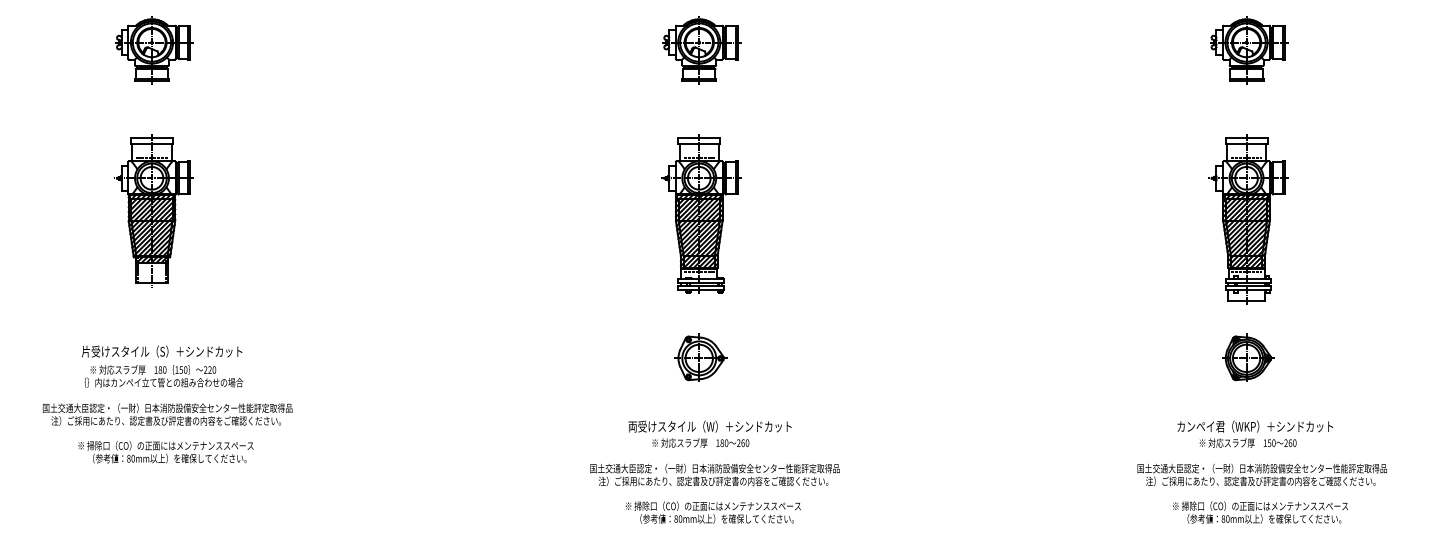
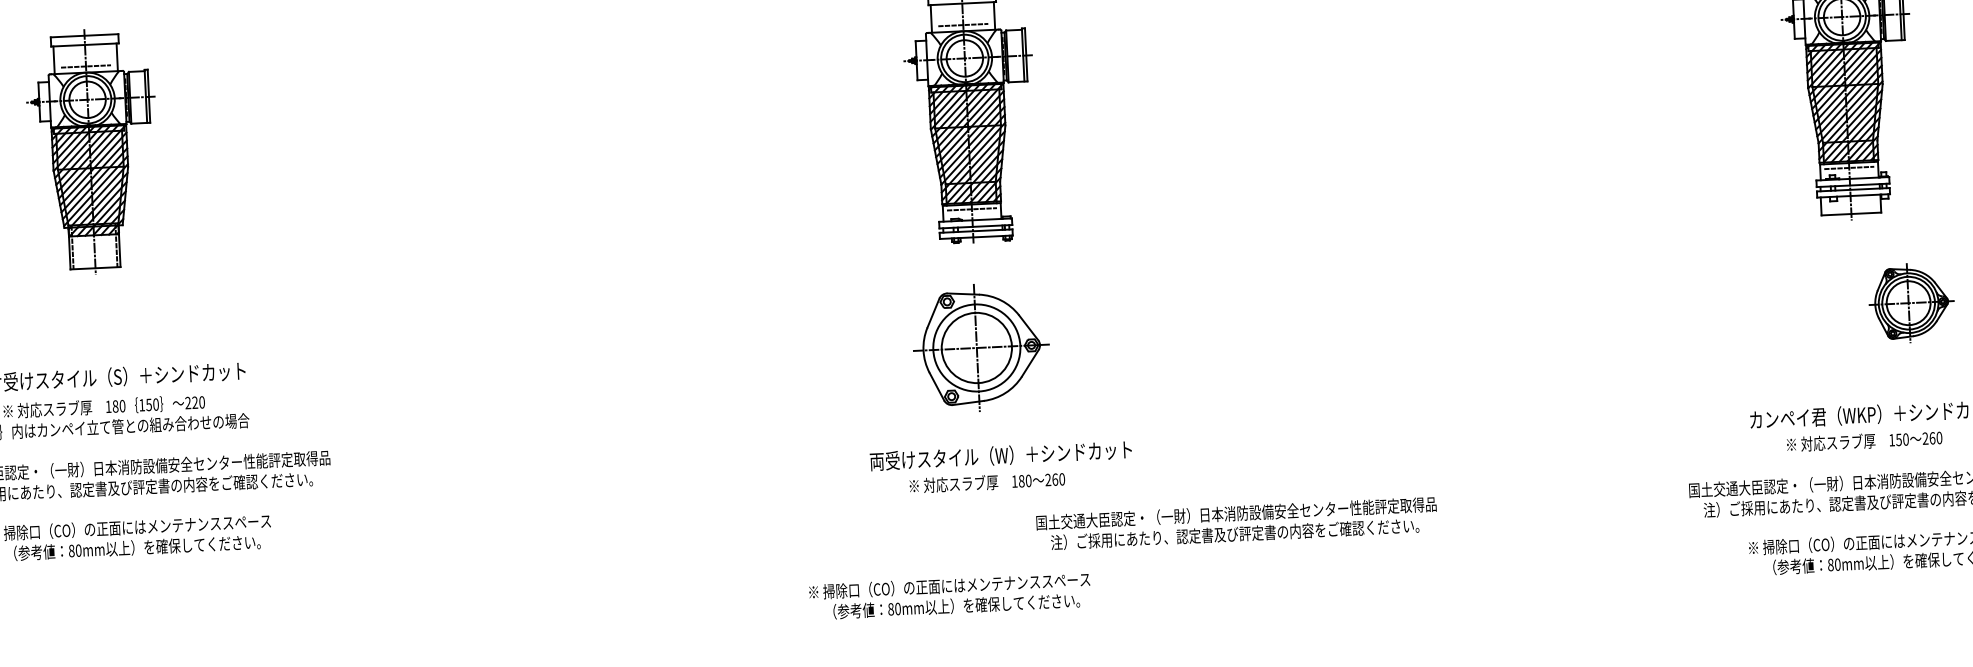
part: (700, 357) -> (980, 345), size x1.6
part: (1248, 357) -> (1911, 301), moved
text: (714, 474) -> (1236, 523), moved
text: (712, 512) -> (948, 596), moved

